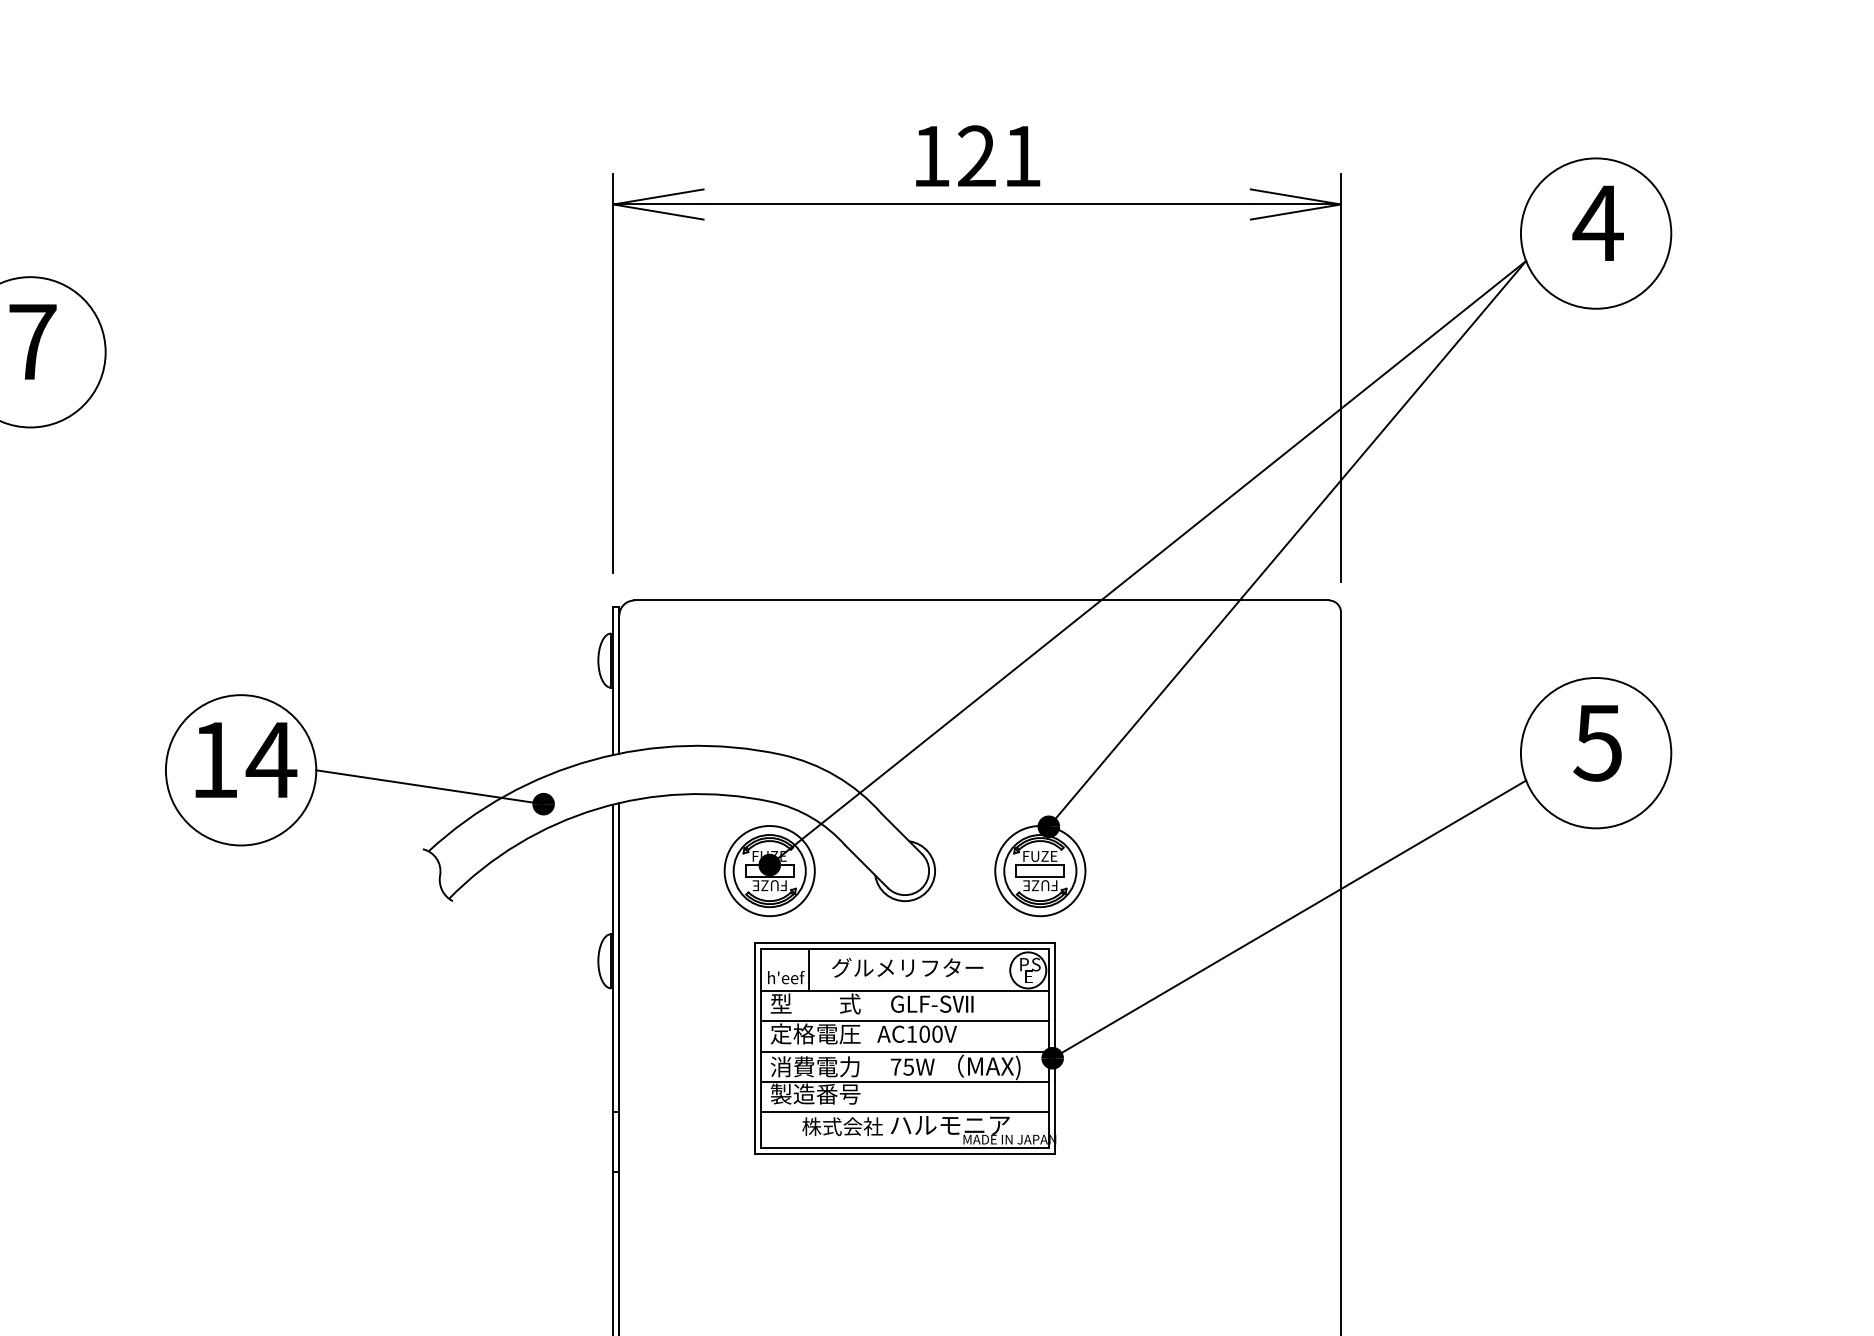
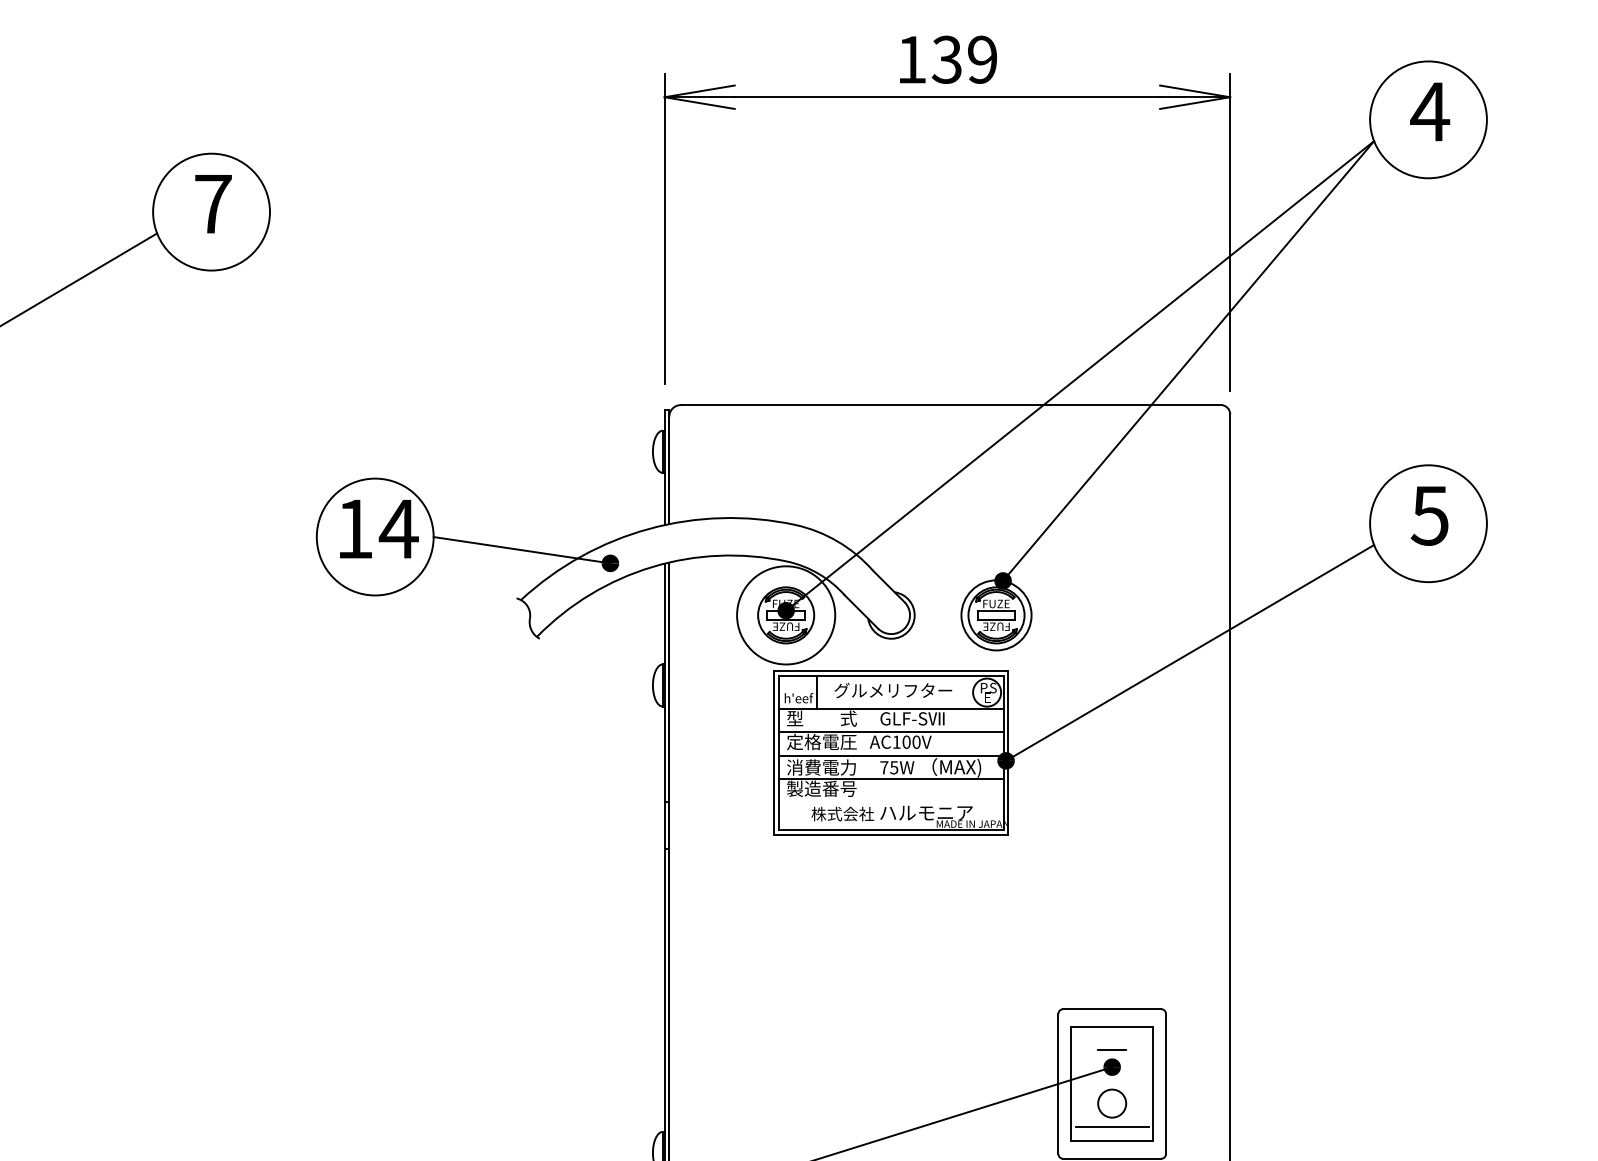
text: (997, 155) -> (963, 59), 121 -> 139
circle: (770, 871) -> (786, 615), size x1.4
line: (905, 1111) -> (891, 802), removed

